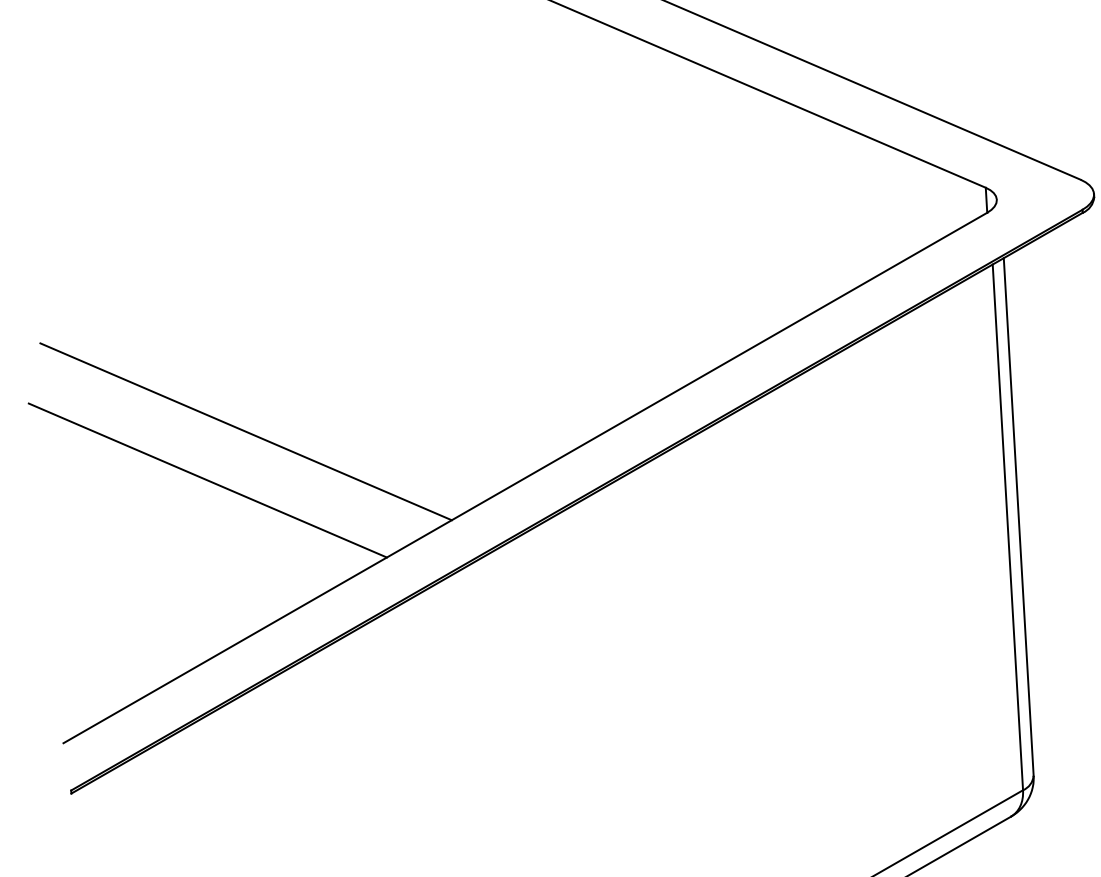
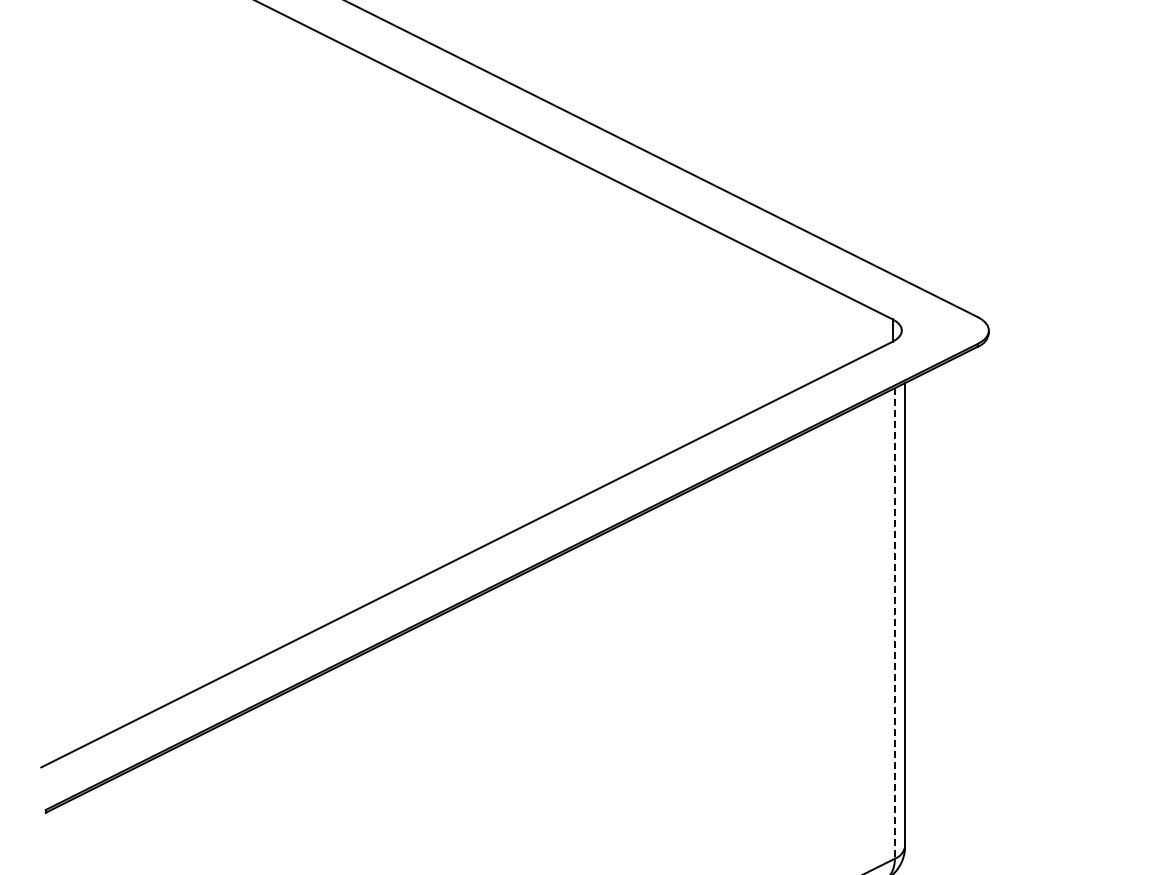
line: (246, 431) -> (220, 498), removed
line: (207, 480) -> (183, 540), removed
line: (1007, 527) -> (894, 623), solid -> dashed

